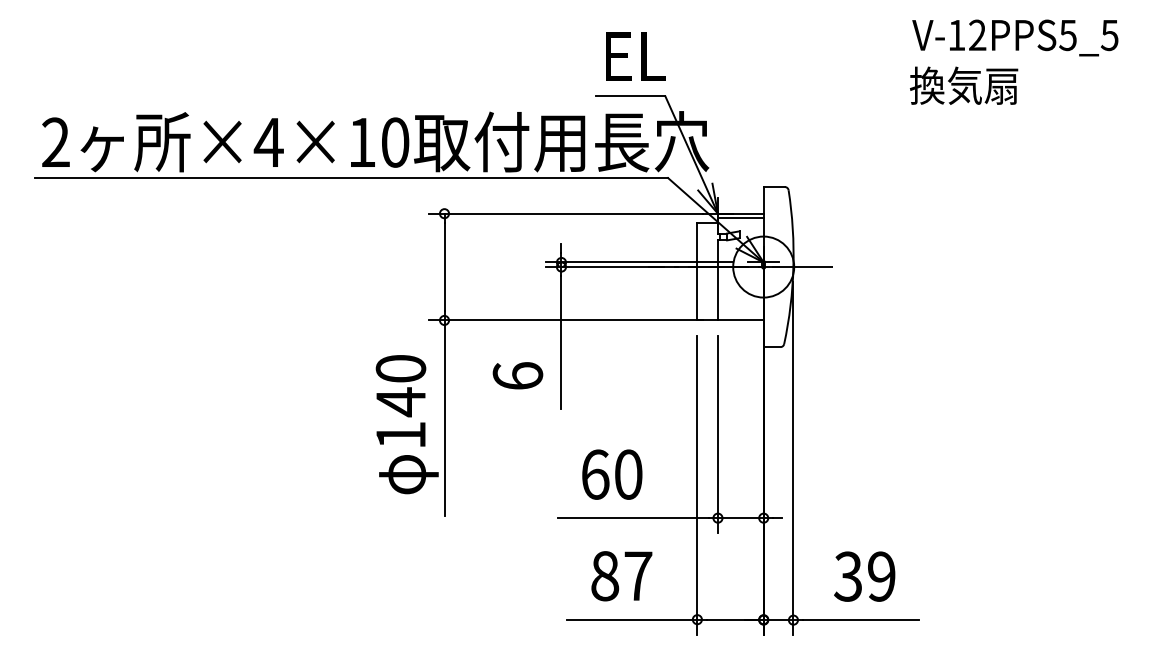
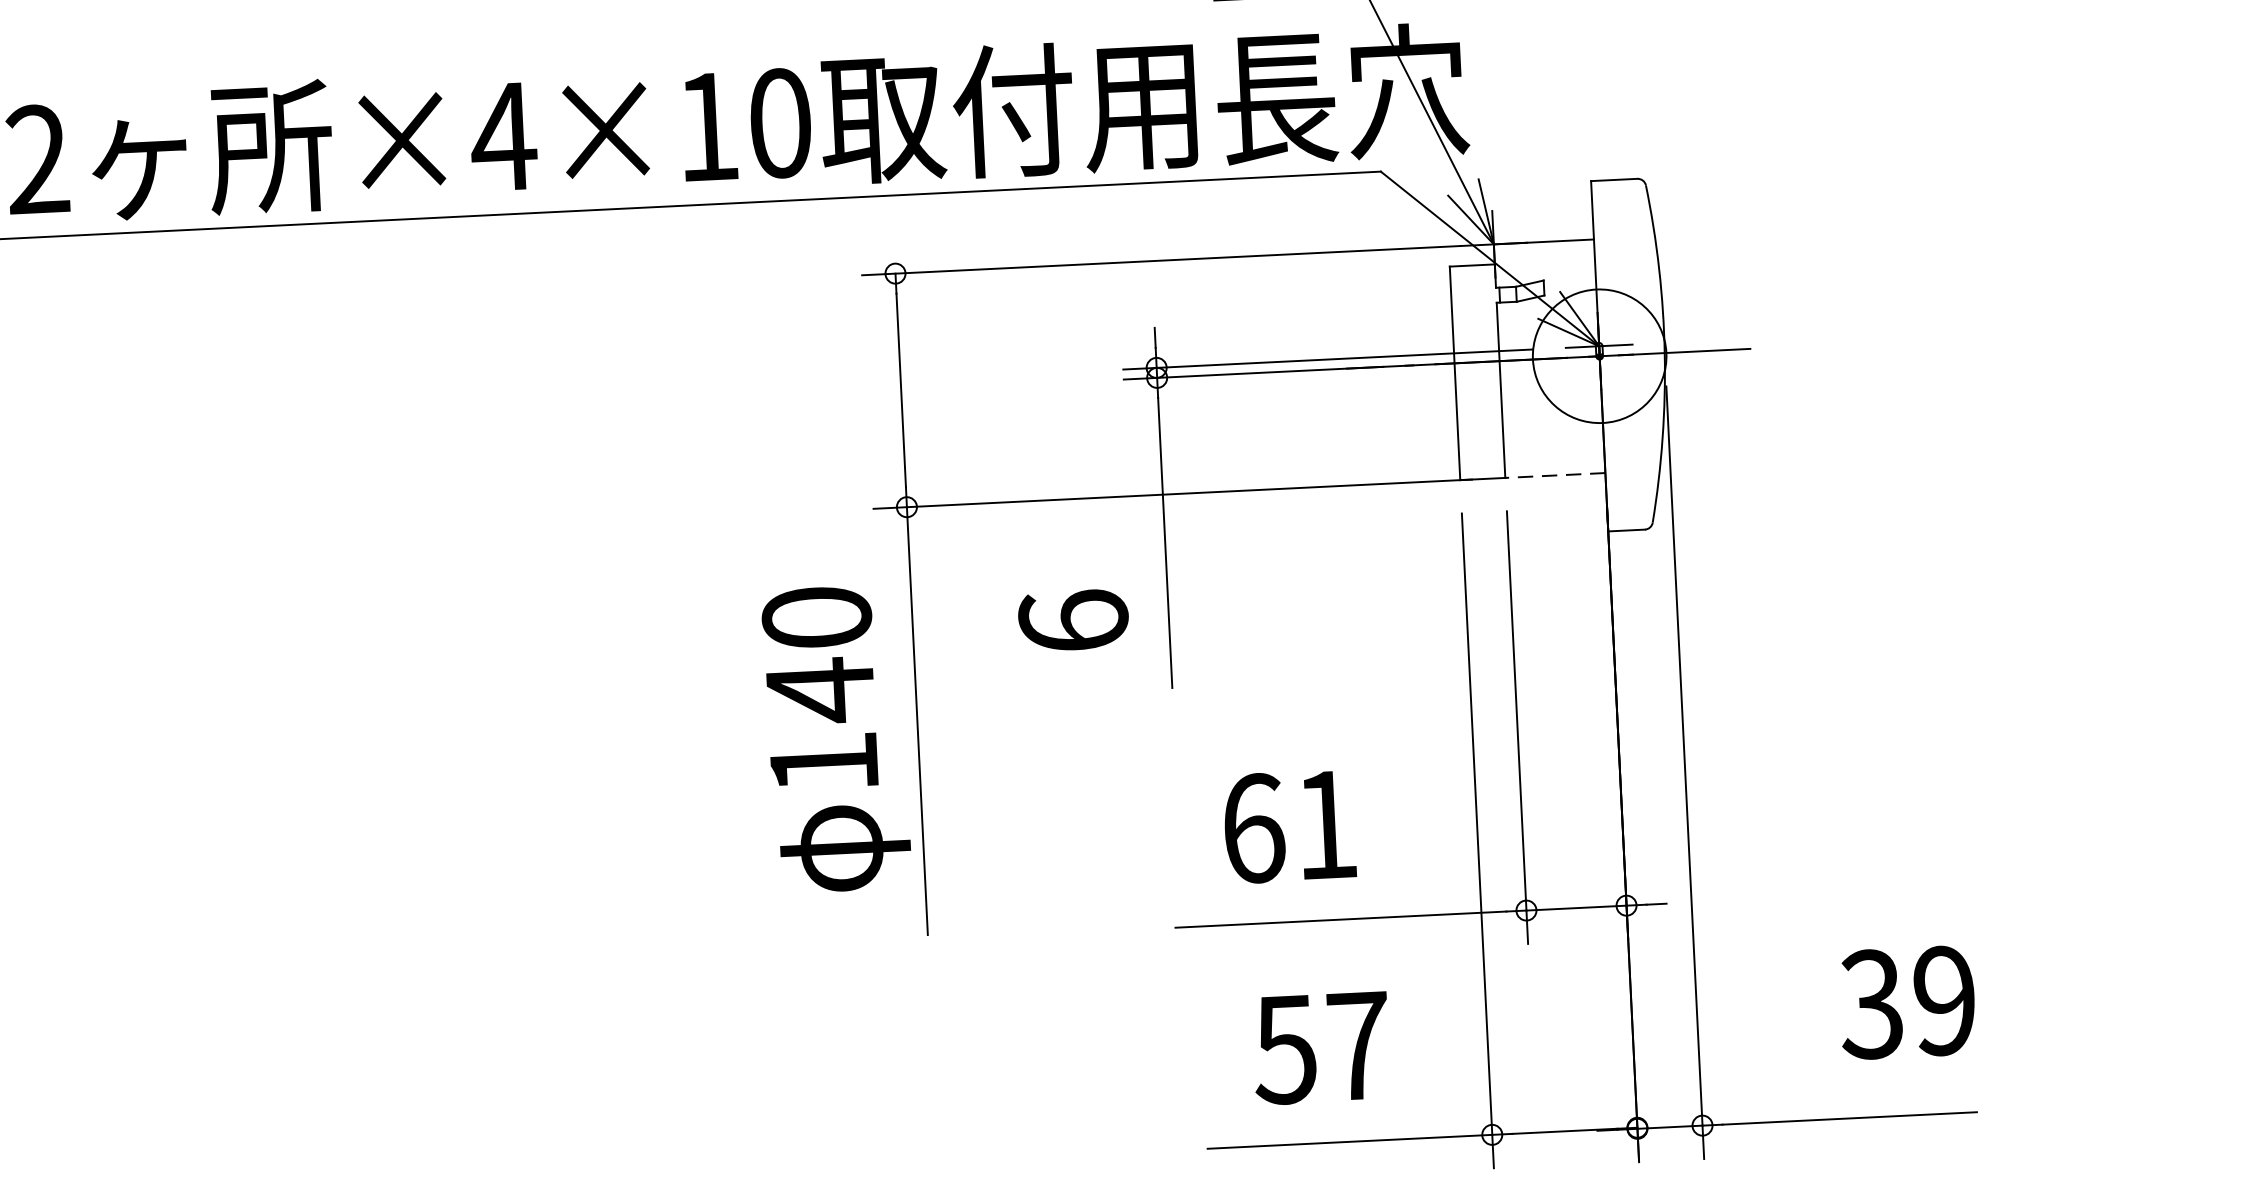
line: (740, 217) -> (1543, 250), removed
line: (740, 320) -> (1554, 475), solid -> dashed
text: (628, 474) -> (1326, 824), 60 -> 61
text: (604, 576) -> (1284, 1050), 87 -> 57
text: (864, 576) -> (1907, 1002), moved

